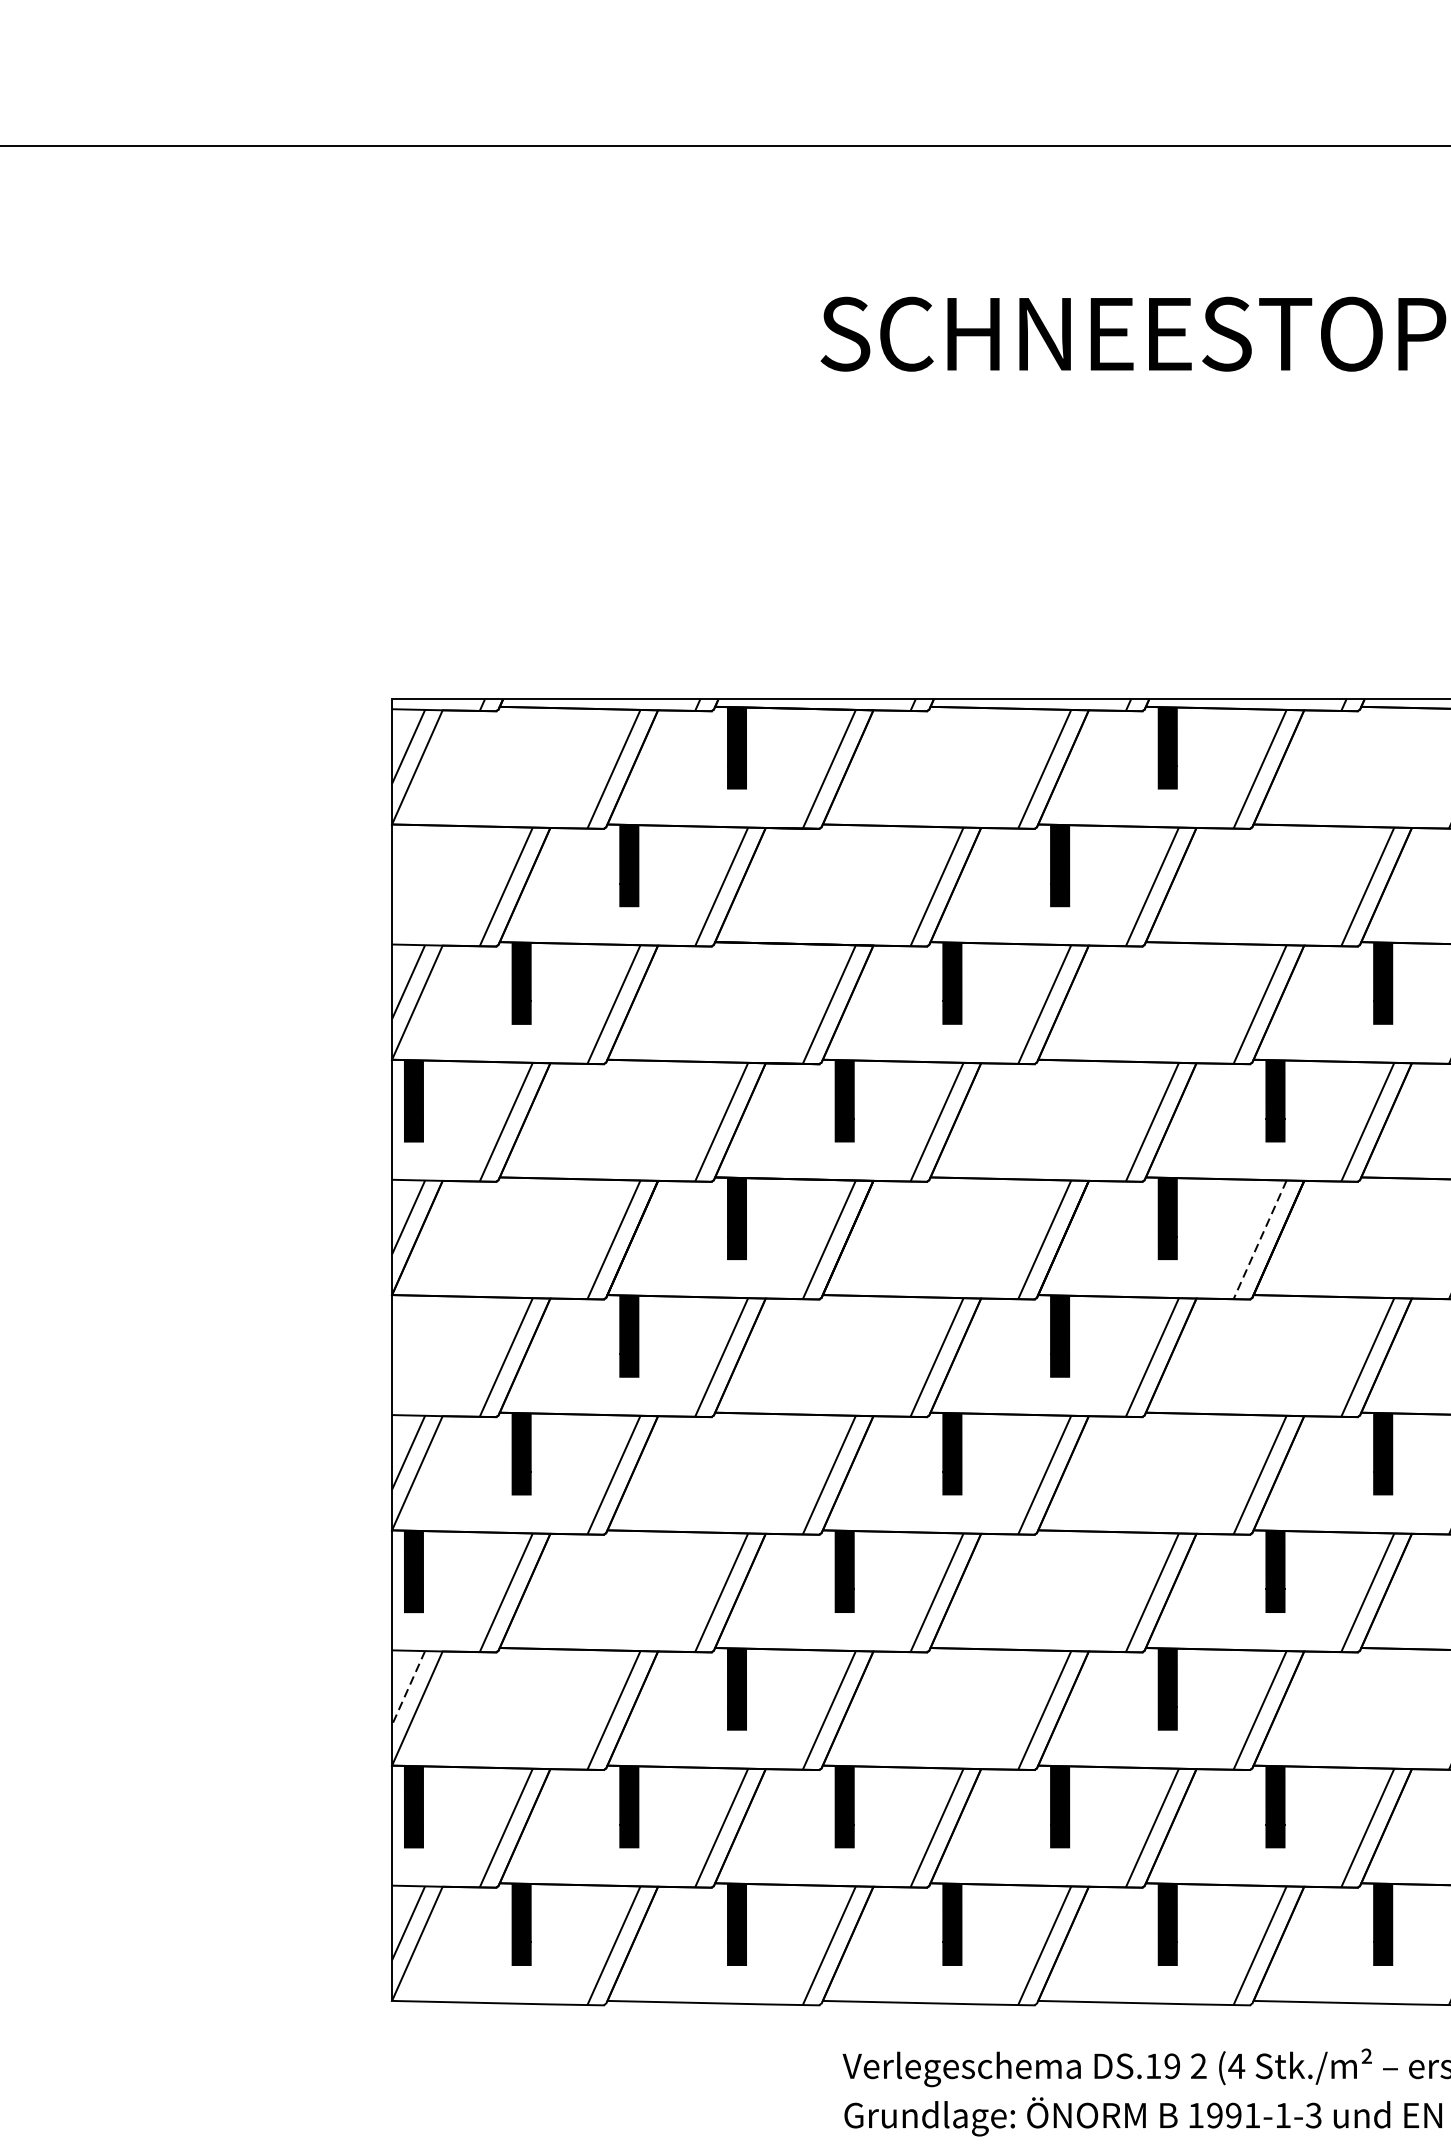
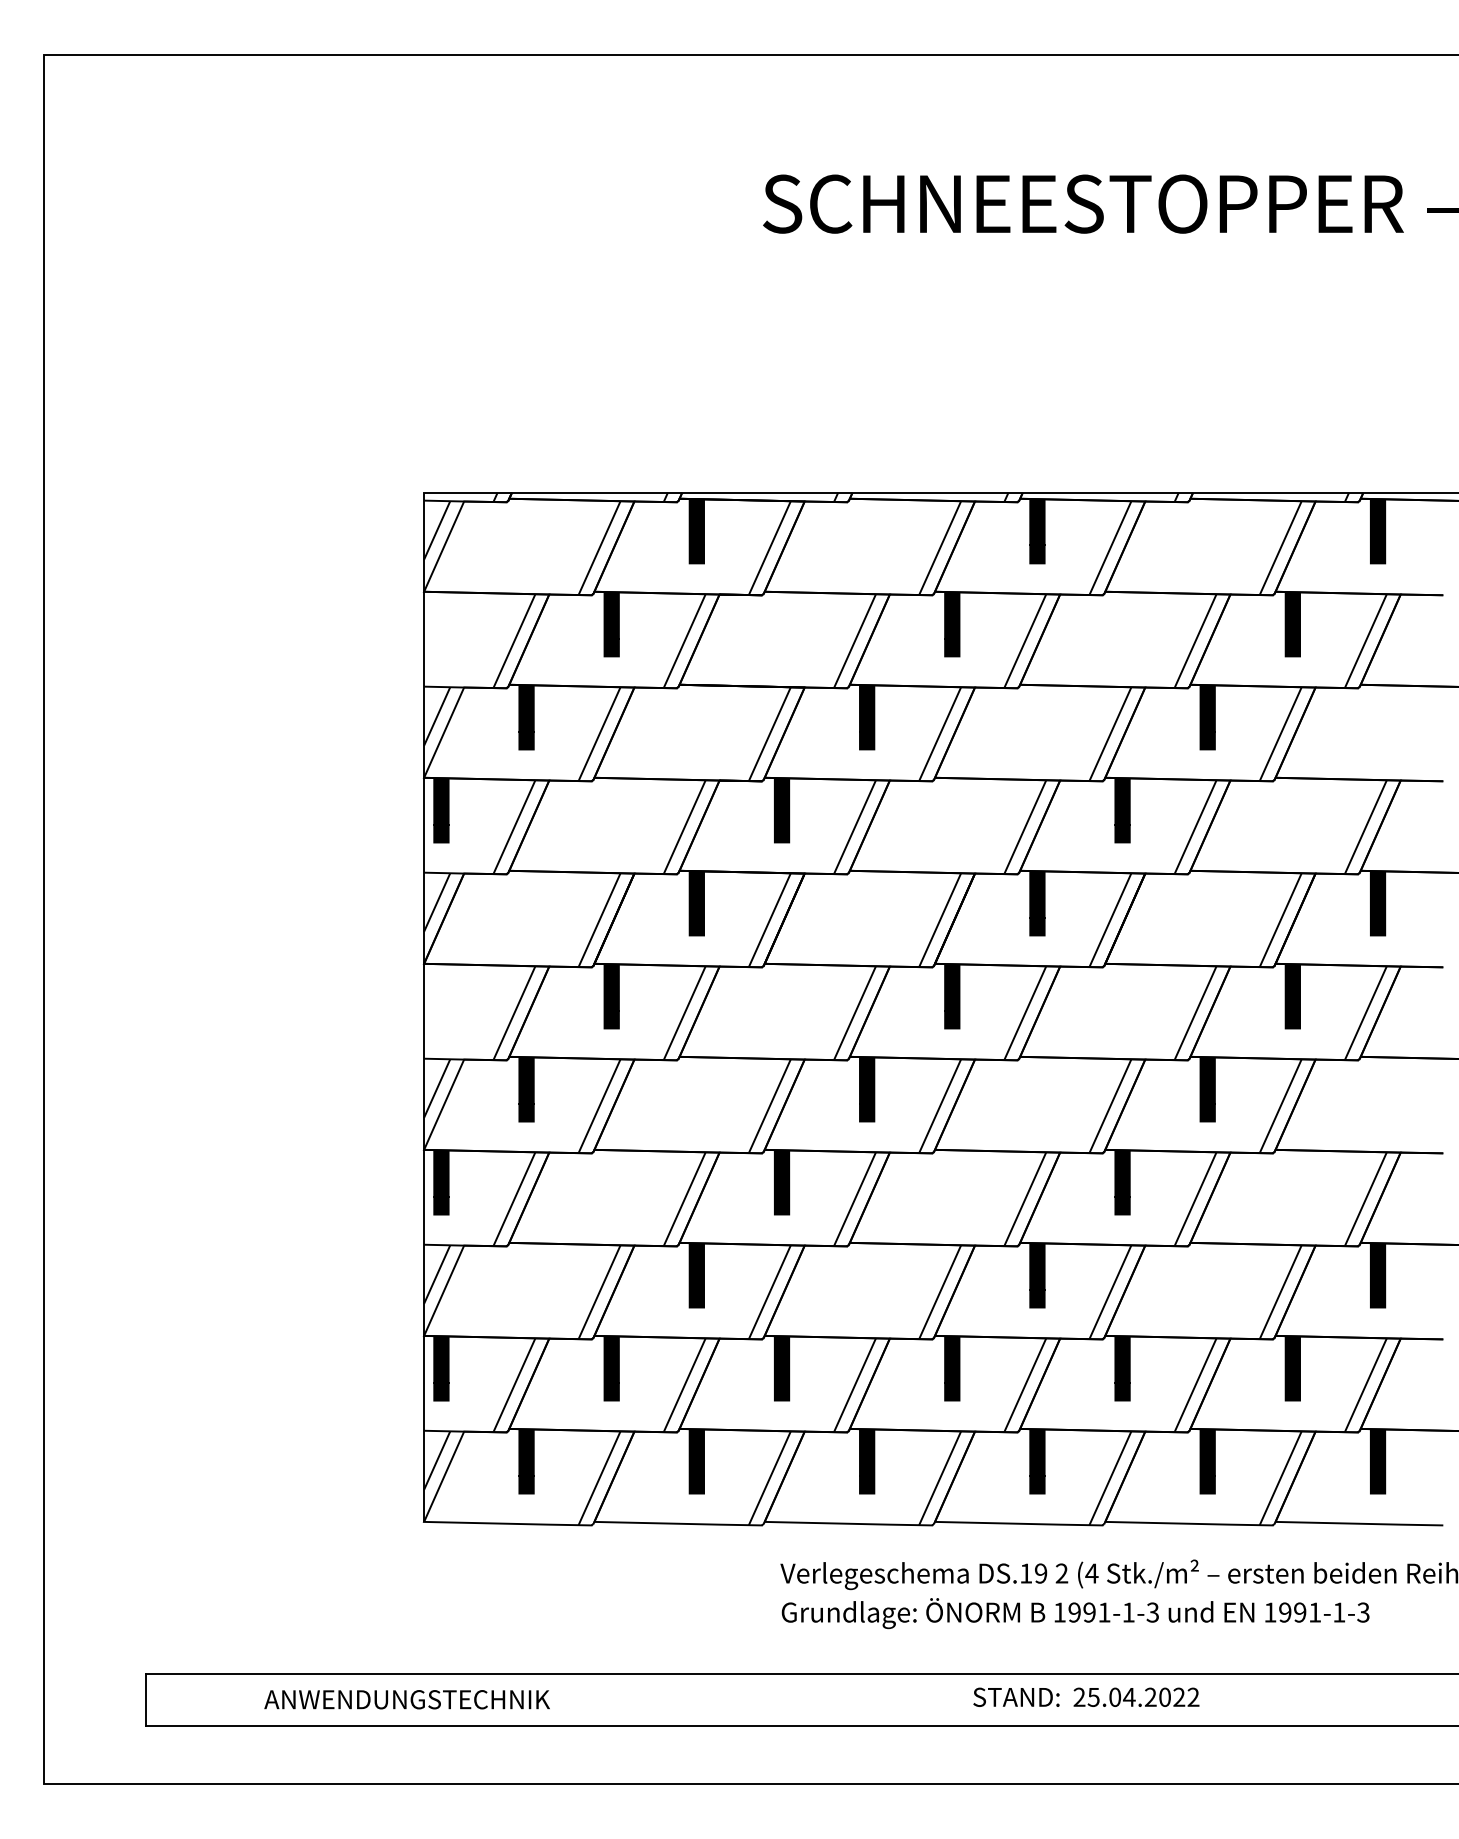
line: (1260, 1240) -> (1110, 920), dashed -> solid
line: (408, 1687) -> (437, 1274), dashed -> solid

